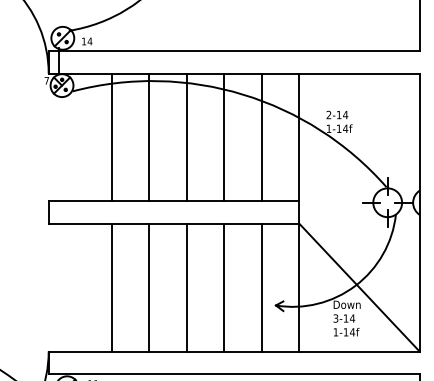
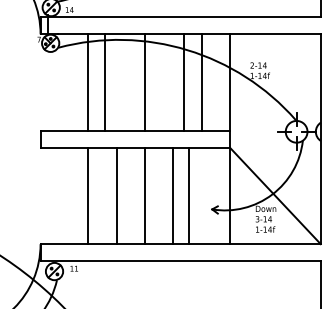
line: (149, 137) -> (104, 82), moved
line: (224, 137) -> (184, 82), moved
line: (261, 287) -> (188, 195), moved

